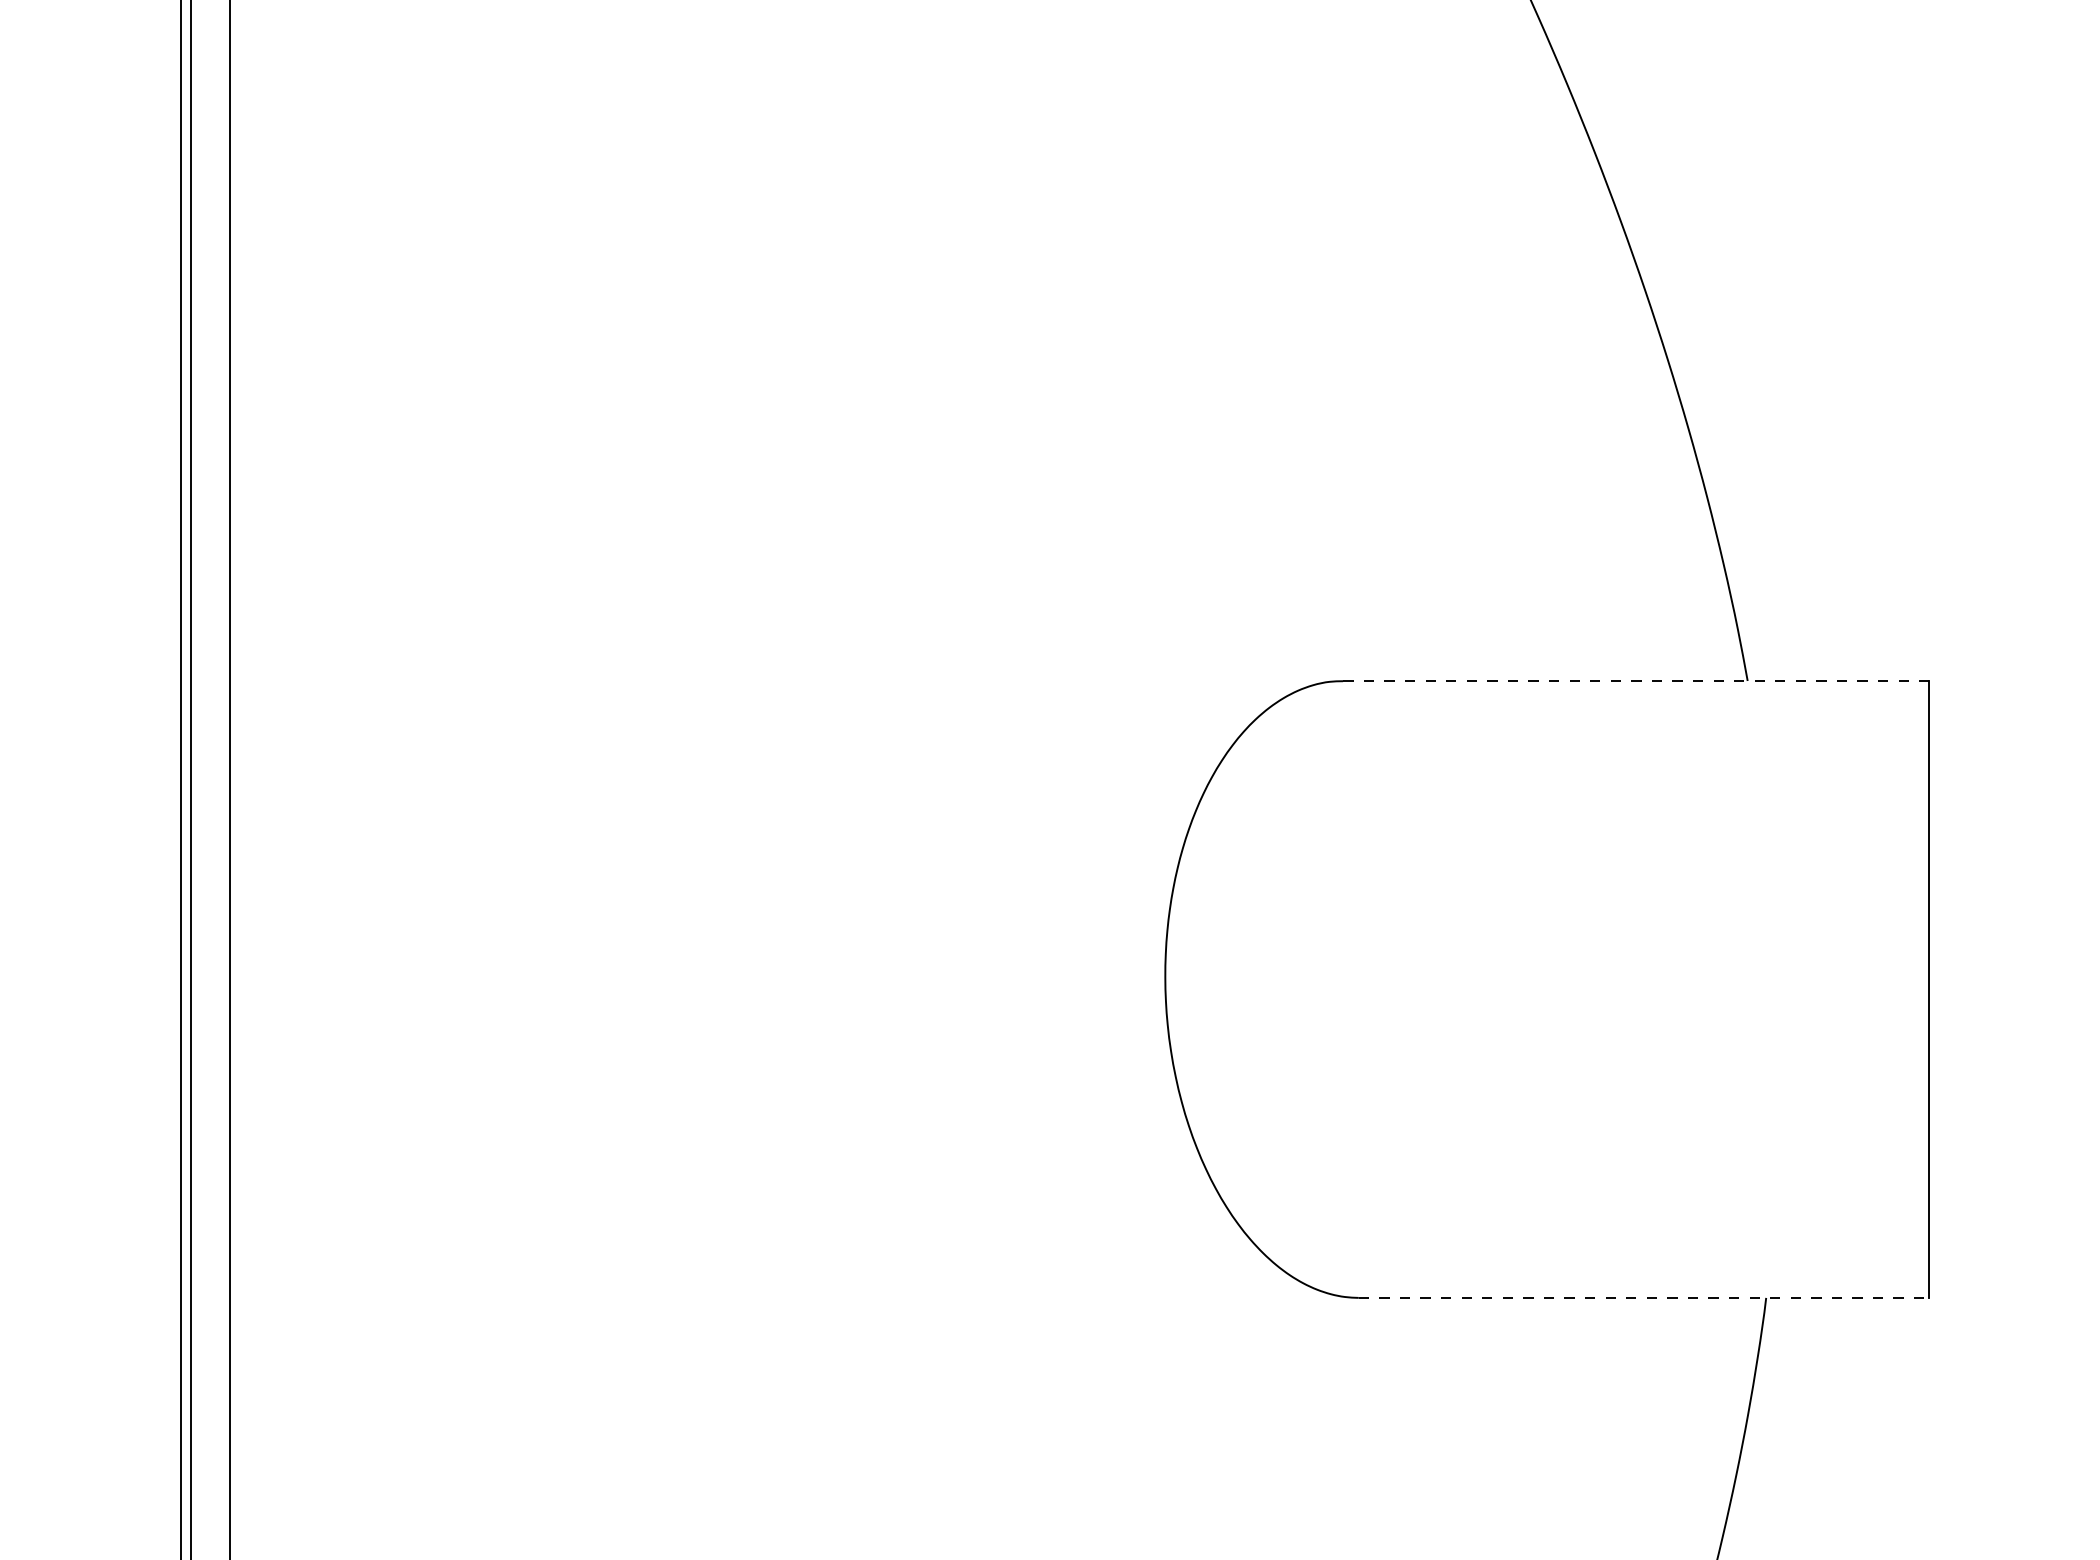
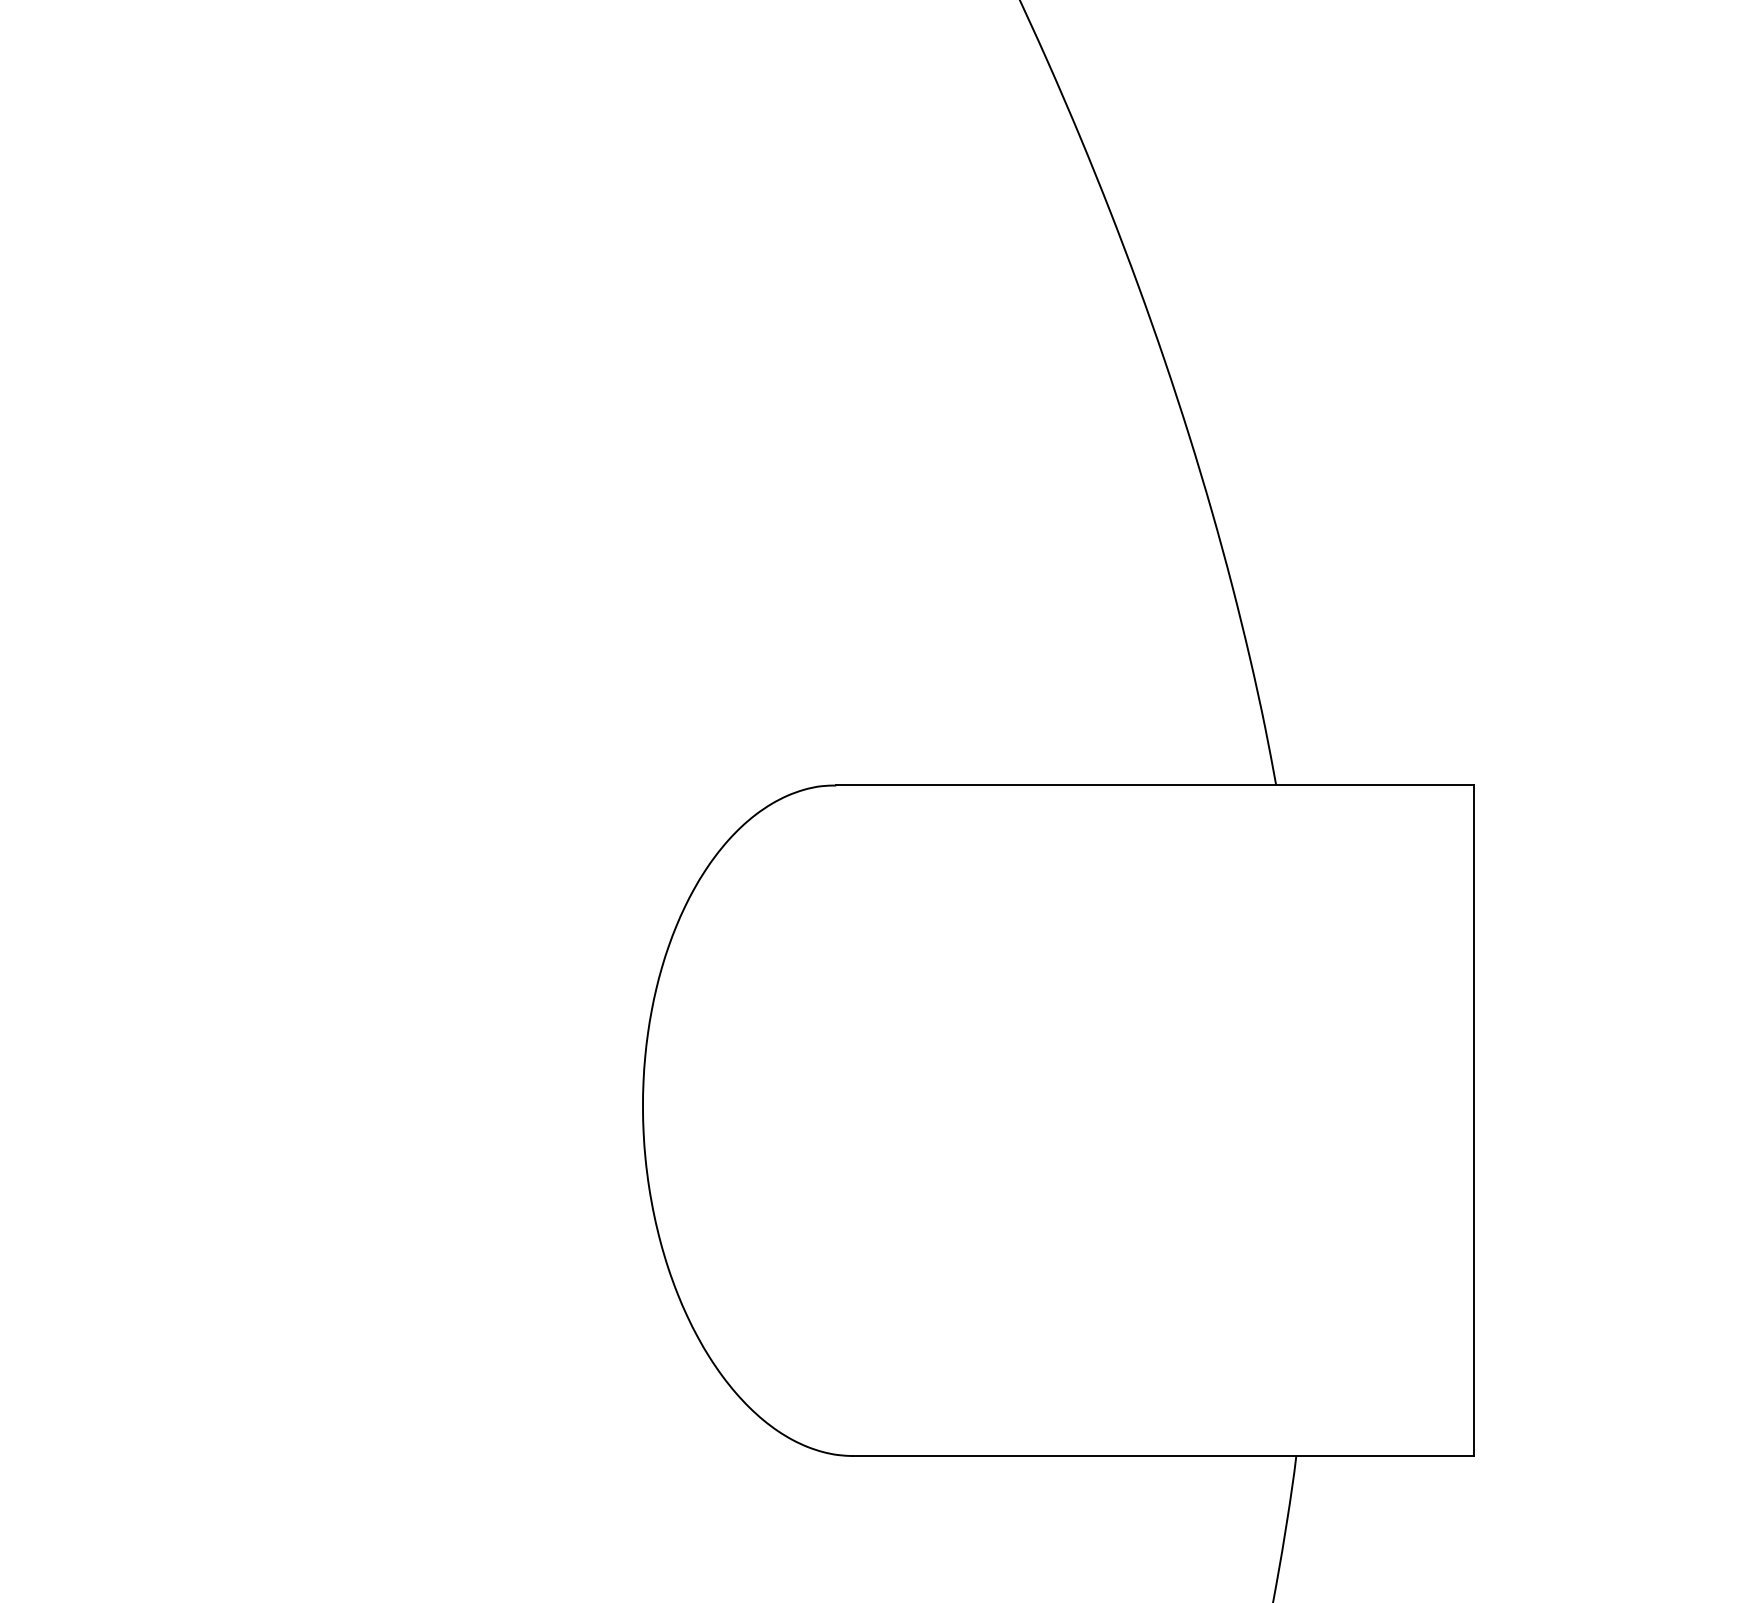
line: (1635, 680) -> (1154, 784), dashed -> solid
line: (1644, 1297) -> (1164, 1455), dashed -> solid

